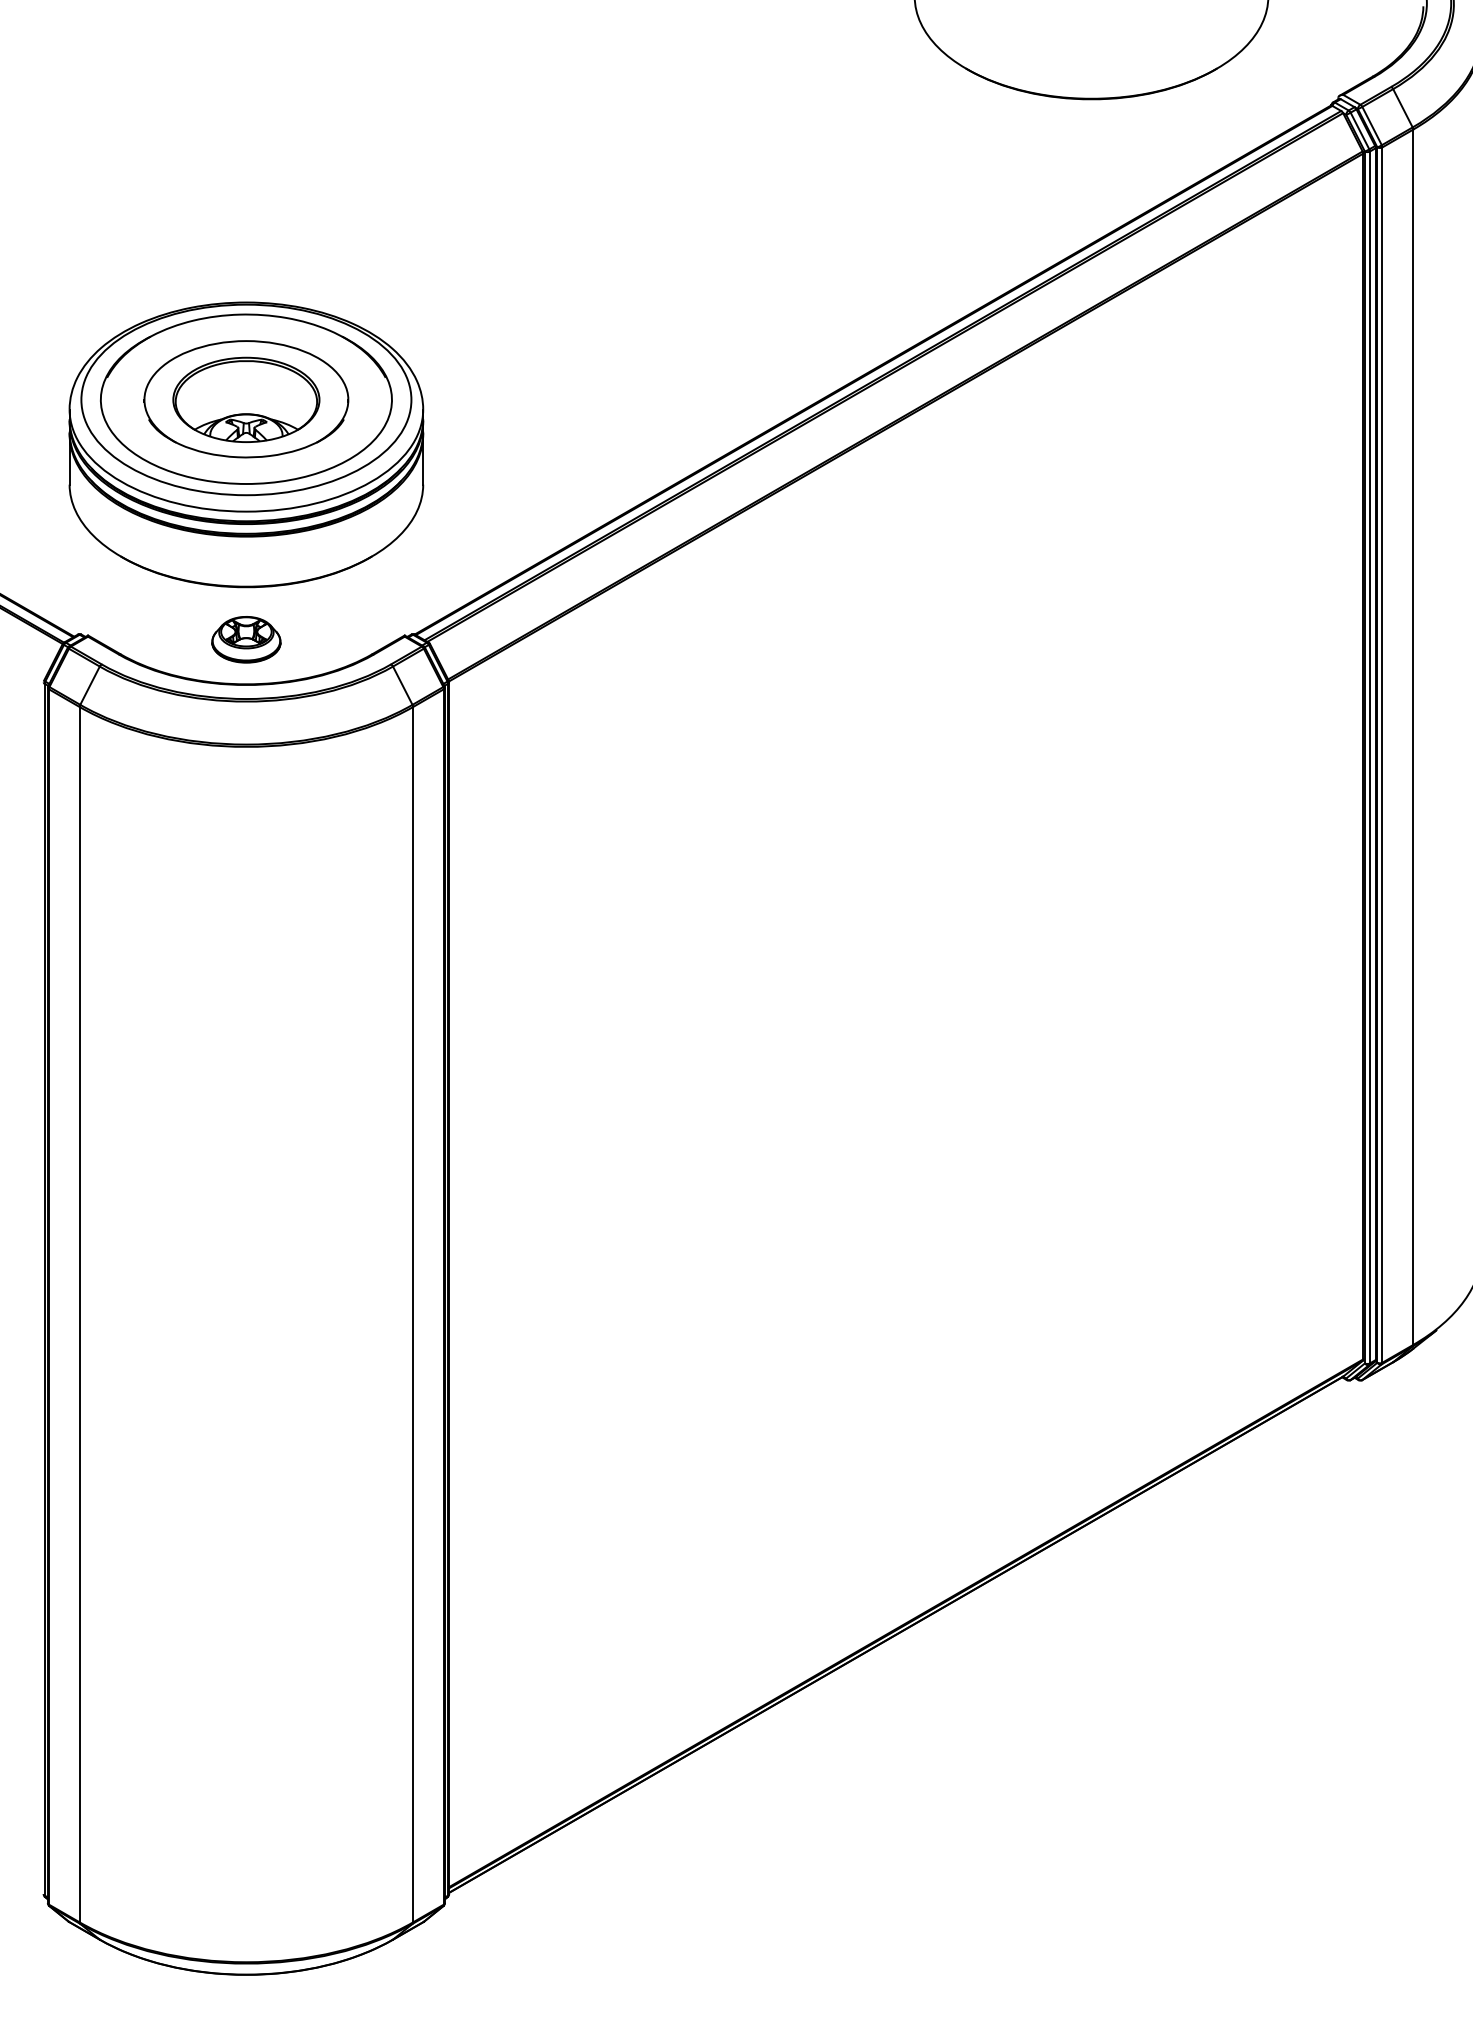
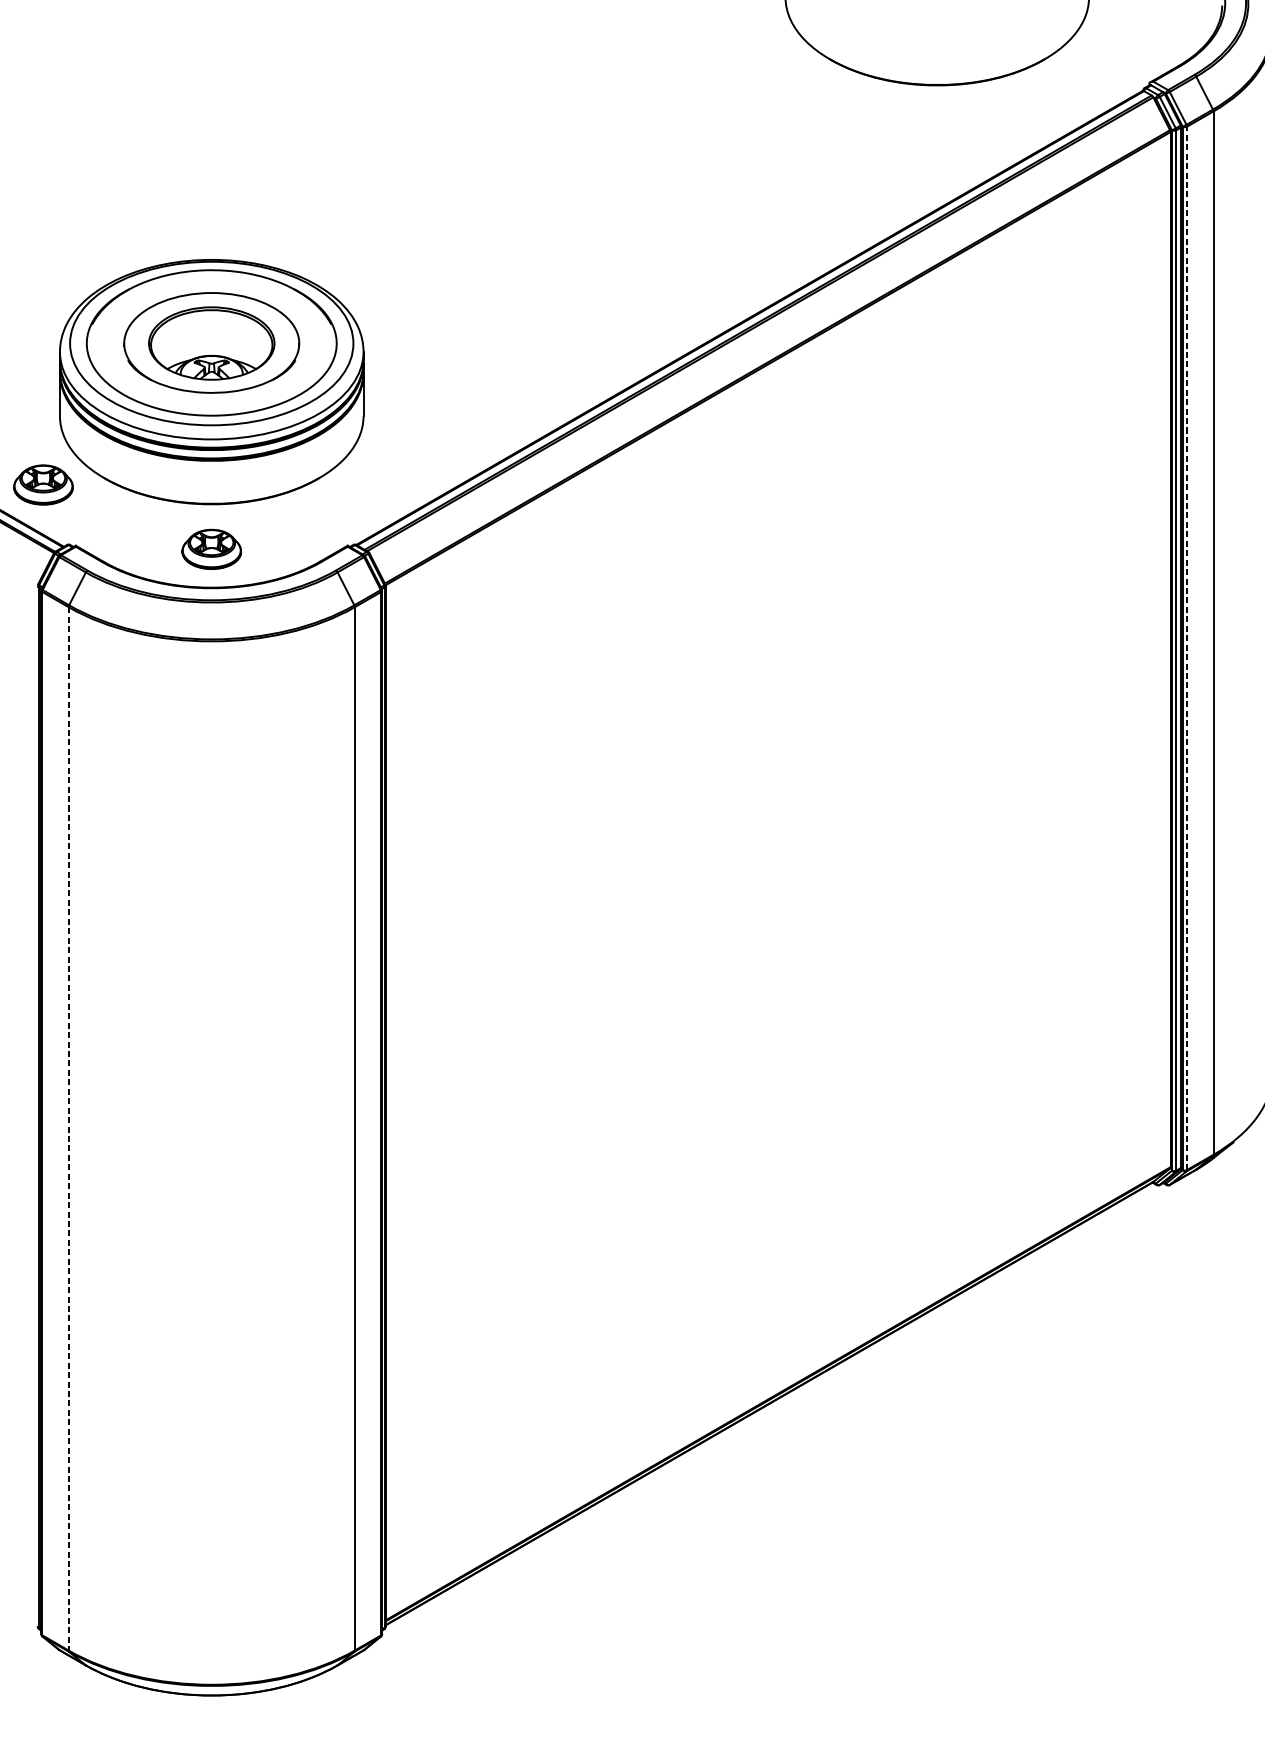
part: (50, 564) -> (43, 484), added
line: (1382, 755) -> (1187, 648), solid -> dashed
line: (79, 1314) -> (68, 1128), solid -> dashed

